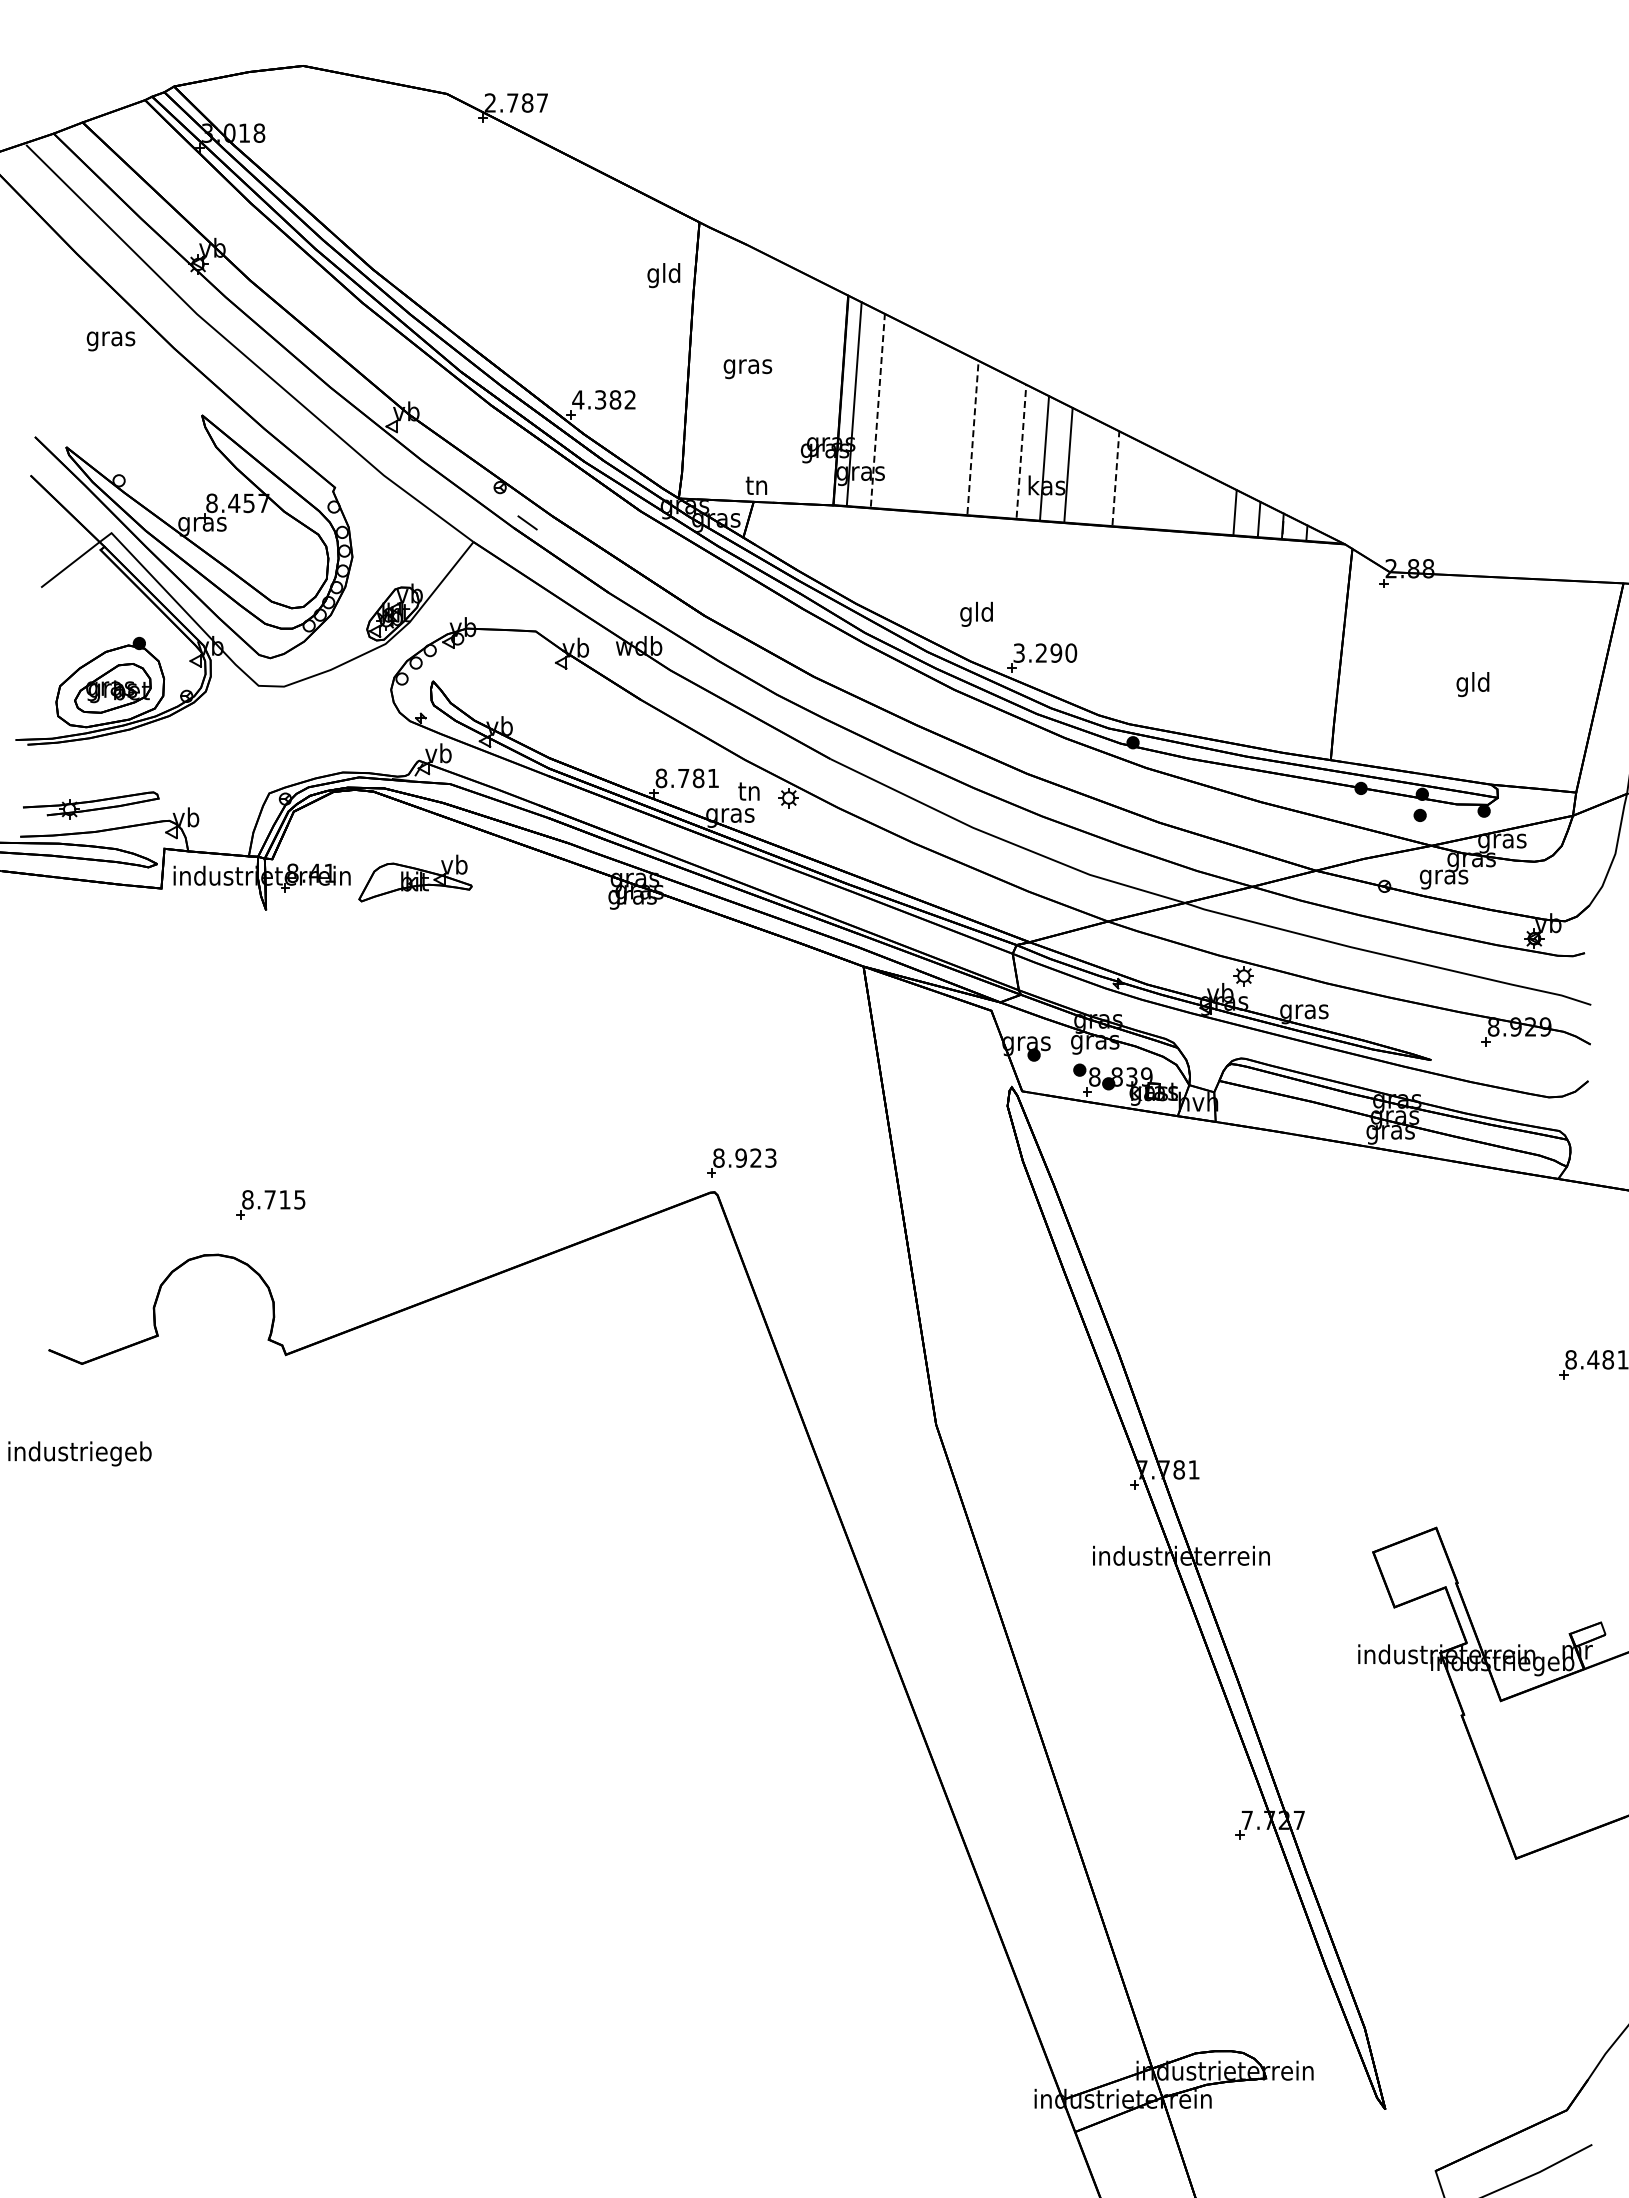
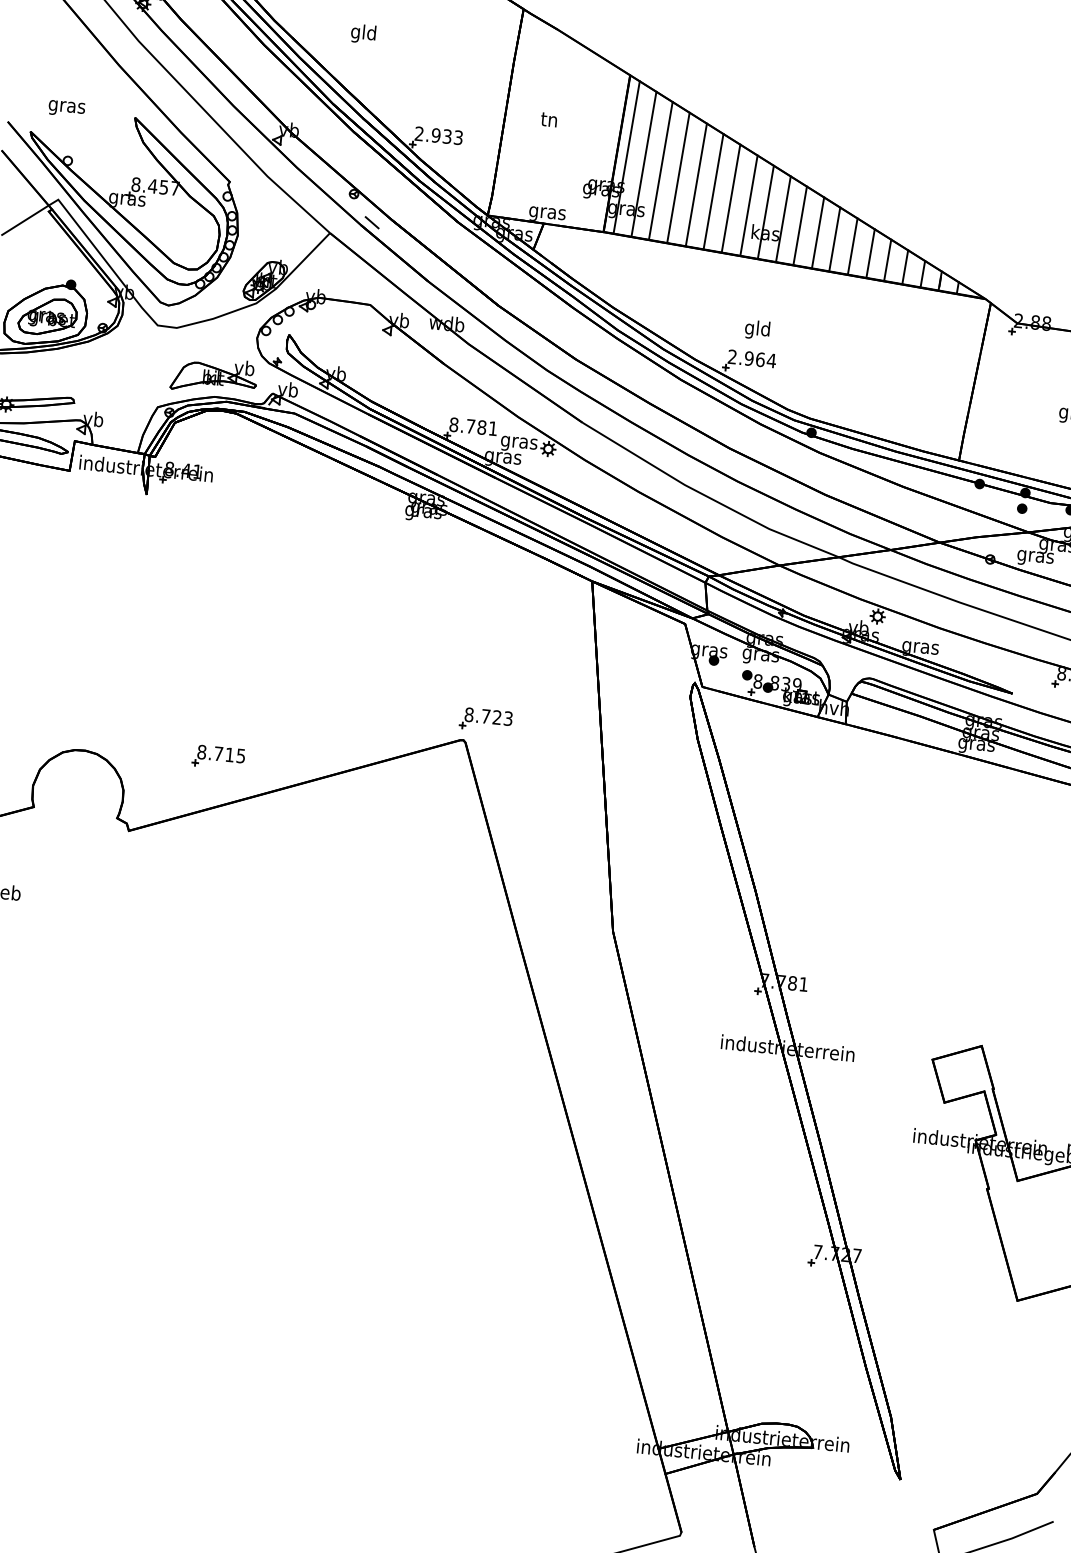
text: (663, 275) -> (363, 33), moved
text: (110, 341) -> (66, 108), moved
text: (747, 367) -> (549, 121), gras -> tn
text: (603, 399) -> (438, 135), 4.382 -> 2.933
line: (877, 410) -> (643, 163), dashed -> solid
line: (900, 416) -> (660, 170), added
line: (924, 423) -> (678, 177), added
line: (949, 430) -> (696, 184), added
line: (973, 437) -> (713, 191), dashed -> solid
line: (996, 443) -> (730, 197), added
line: (1021, 451) -> (749, 205), dashed -> solid
line: (1091, 471) -> (800, 225), added
line: (1115, 478) -> (817, 232), dashed -> solid
line: (1138, 484) -> (834, 238), added
text: (757, 487) -> (547, 213), tn -> gras
line: (1162, 491) -> (852, 245), added
line: (1187, 498) -> (870, 253), added
line: (1211, 505) -> (888, 260), added
text: (976, 613) -> (757, 329), moved
text: (1045, 652) -> (752, 358), 3.290 -> 2.964
text: (749, 793) -> (519, 442), tn -> gras
part: (415, 878) -> (214, 375), moved
text: (740, 1157) -> (485, 715), 8.923 -> 8.723
part: (270, 1204) -> (218, 757), moved

